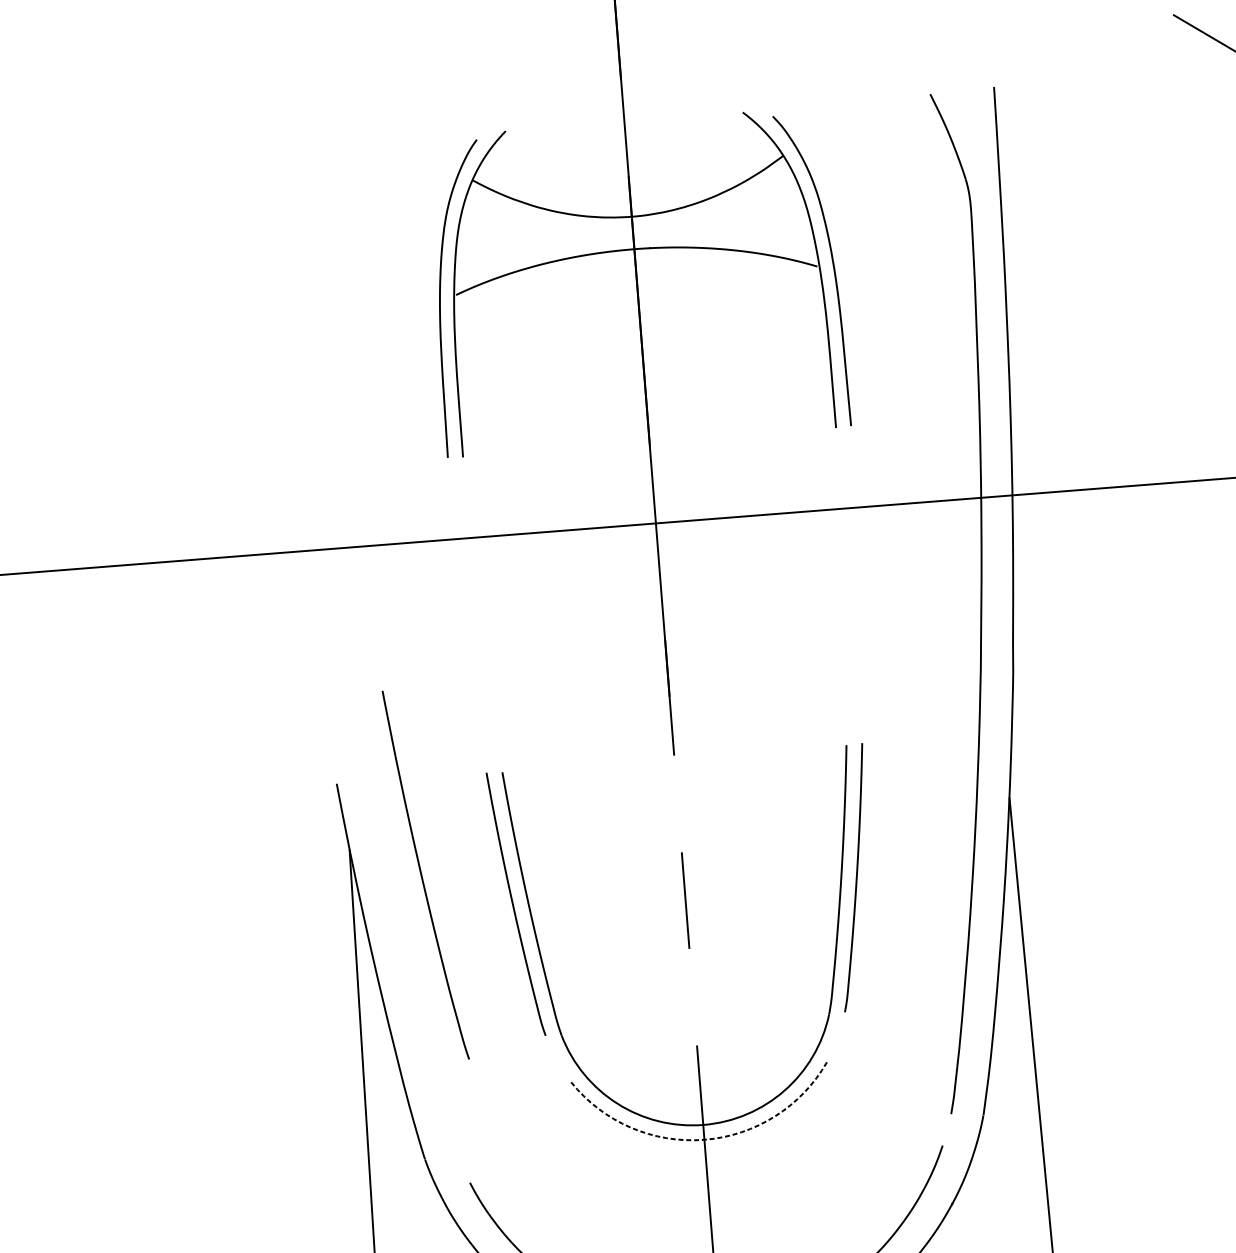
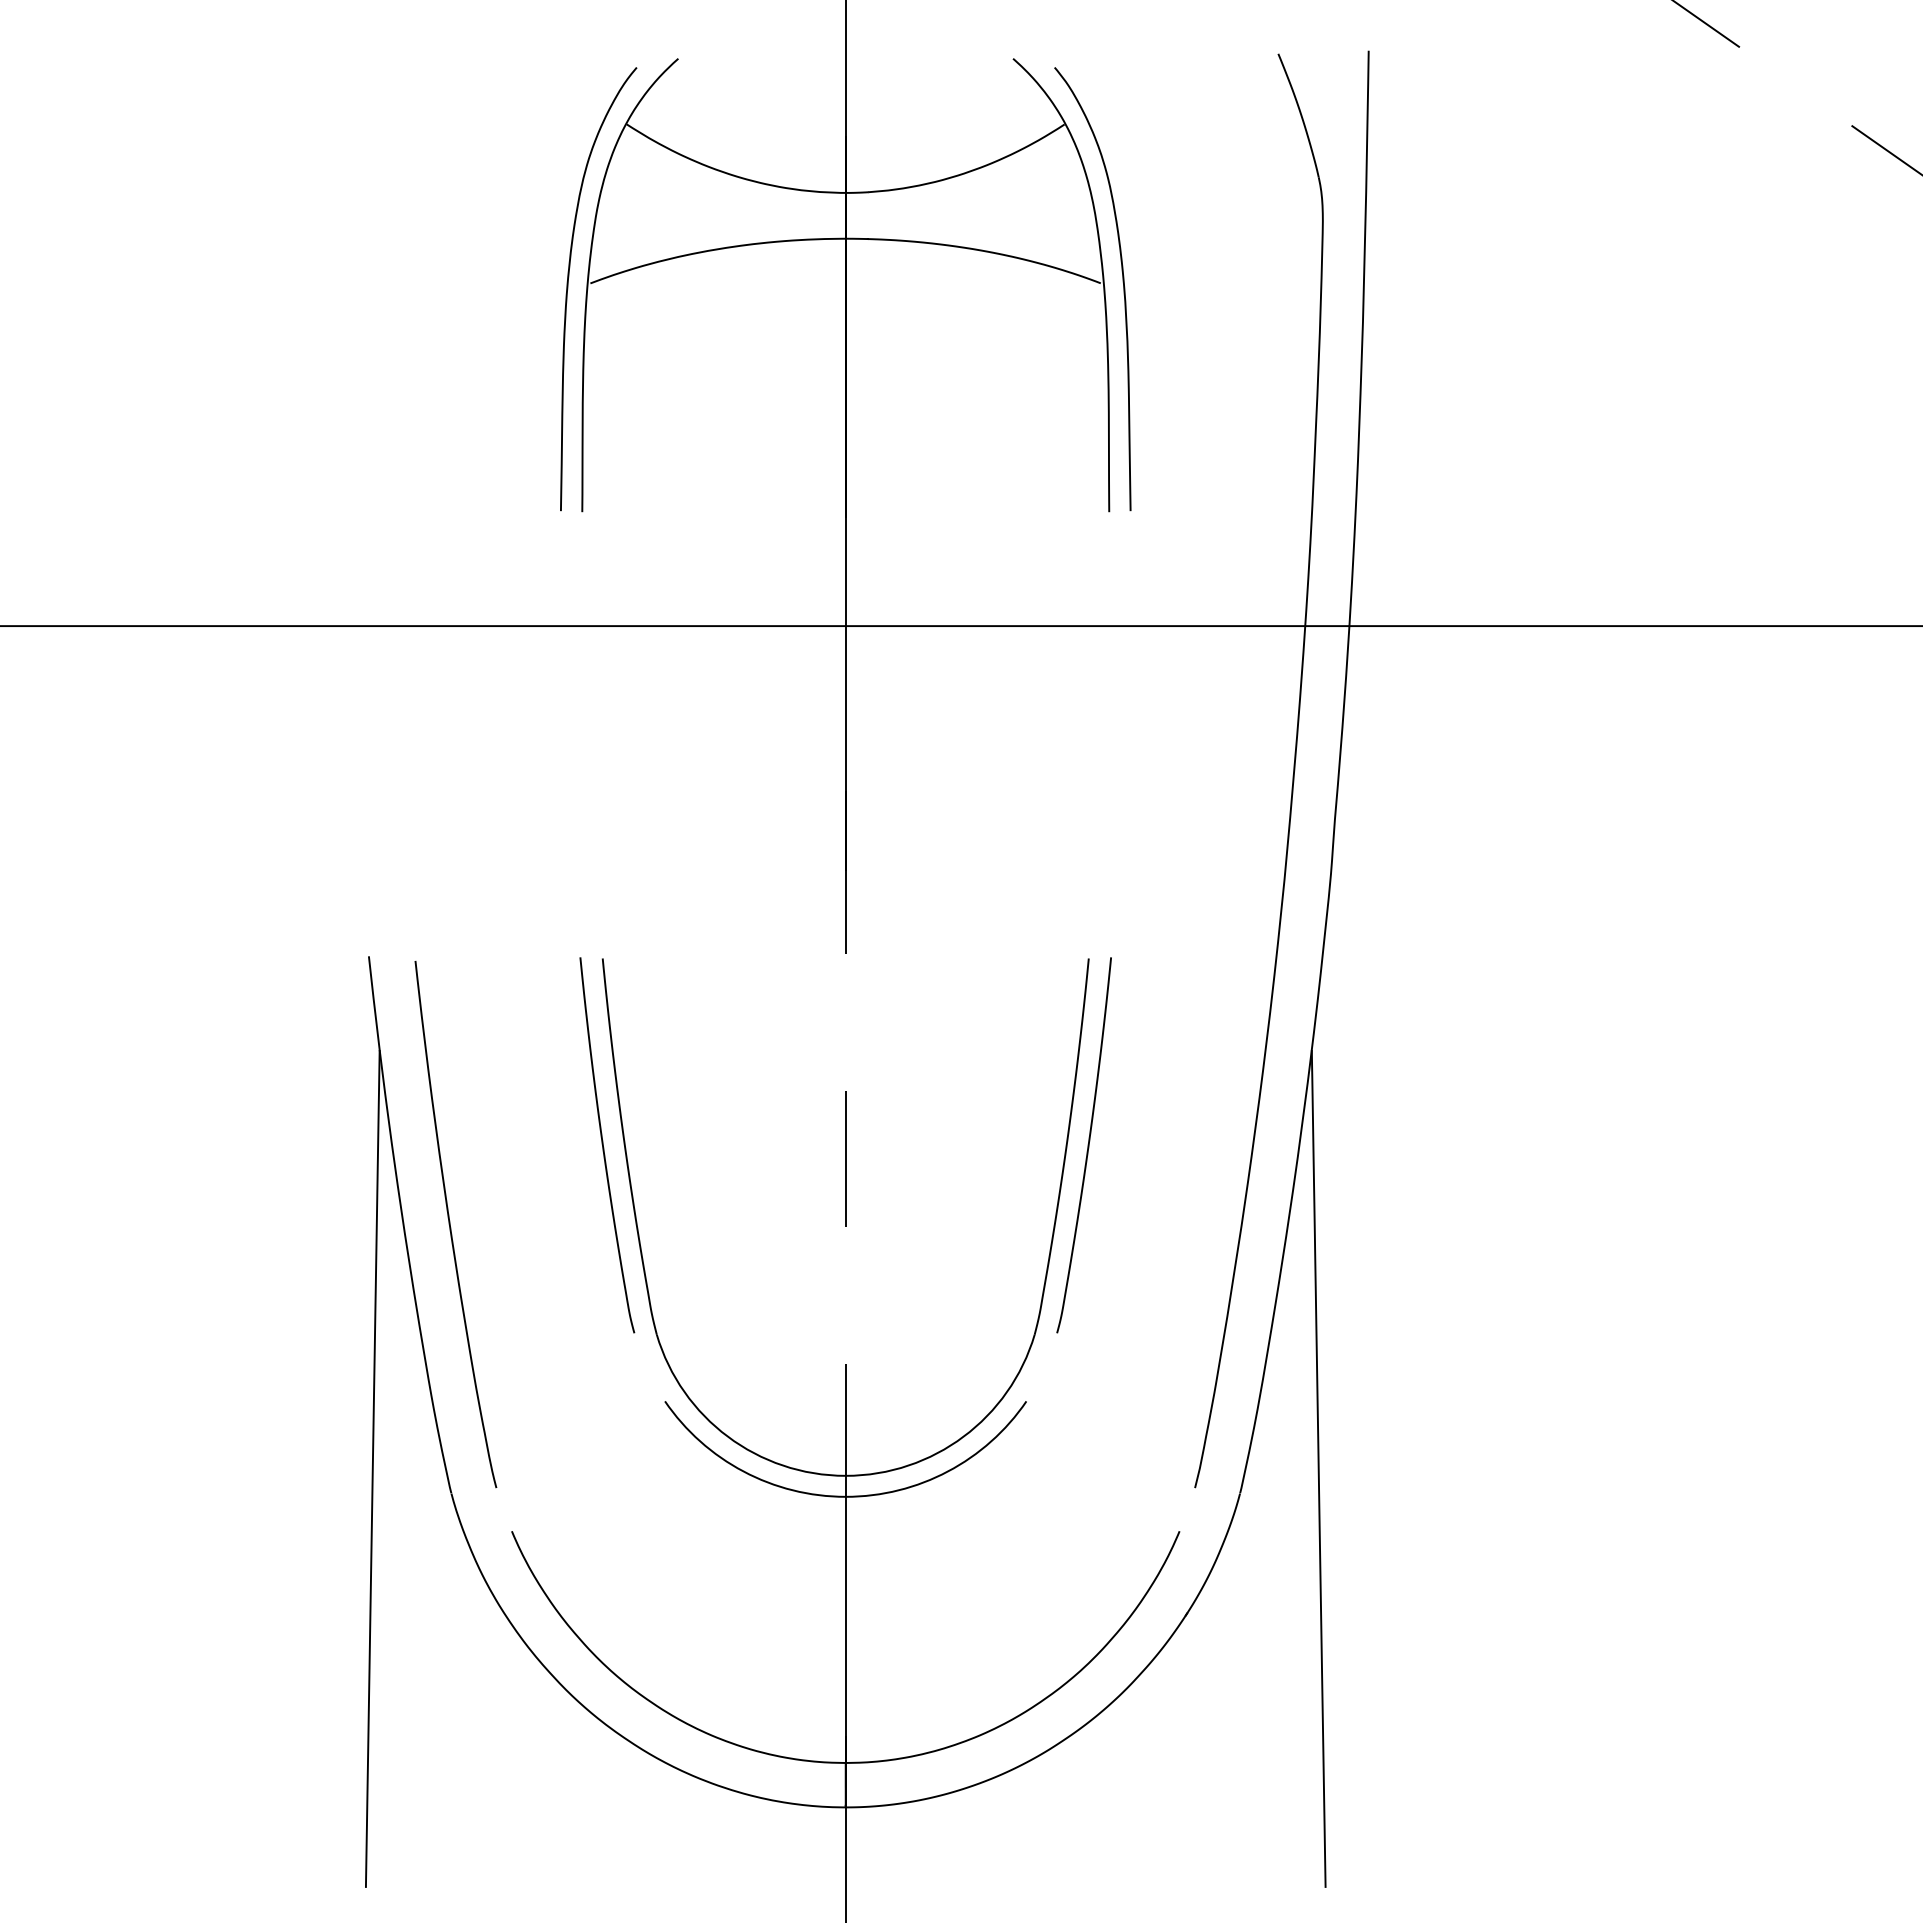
curve: (422, 875) -> (450, 1224), moved
arc: (704, 1139) -> (845, 1496), dashed -> solid

